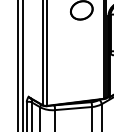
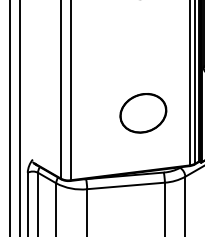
part: (81, 73) -> (142, 112), added

